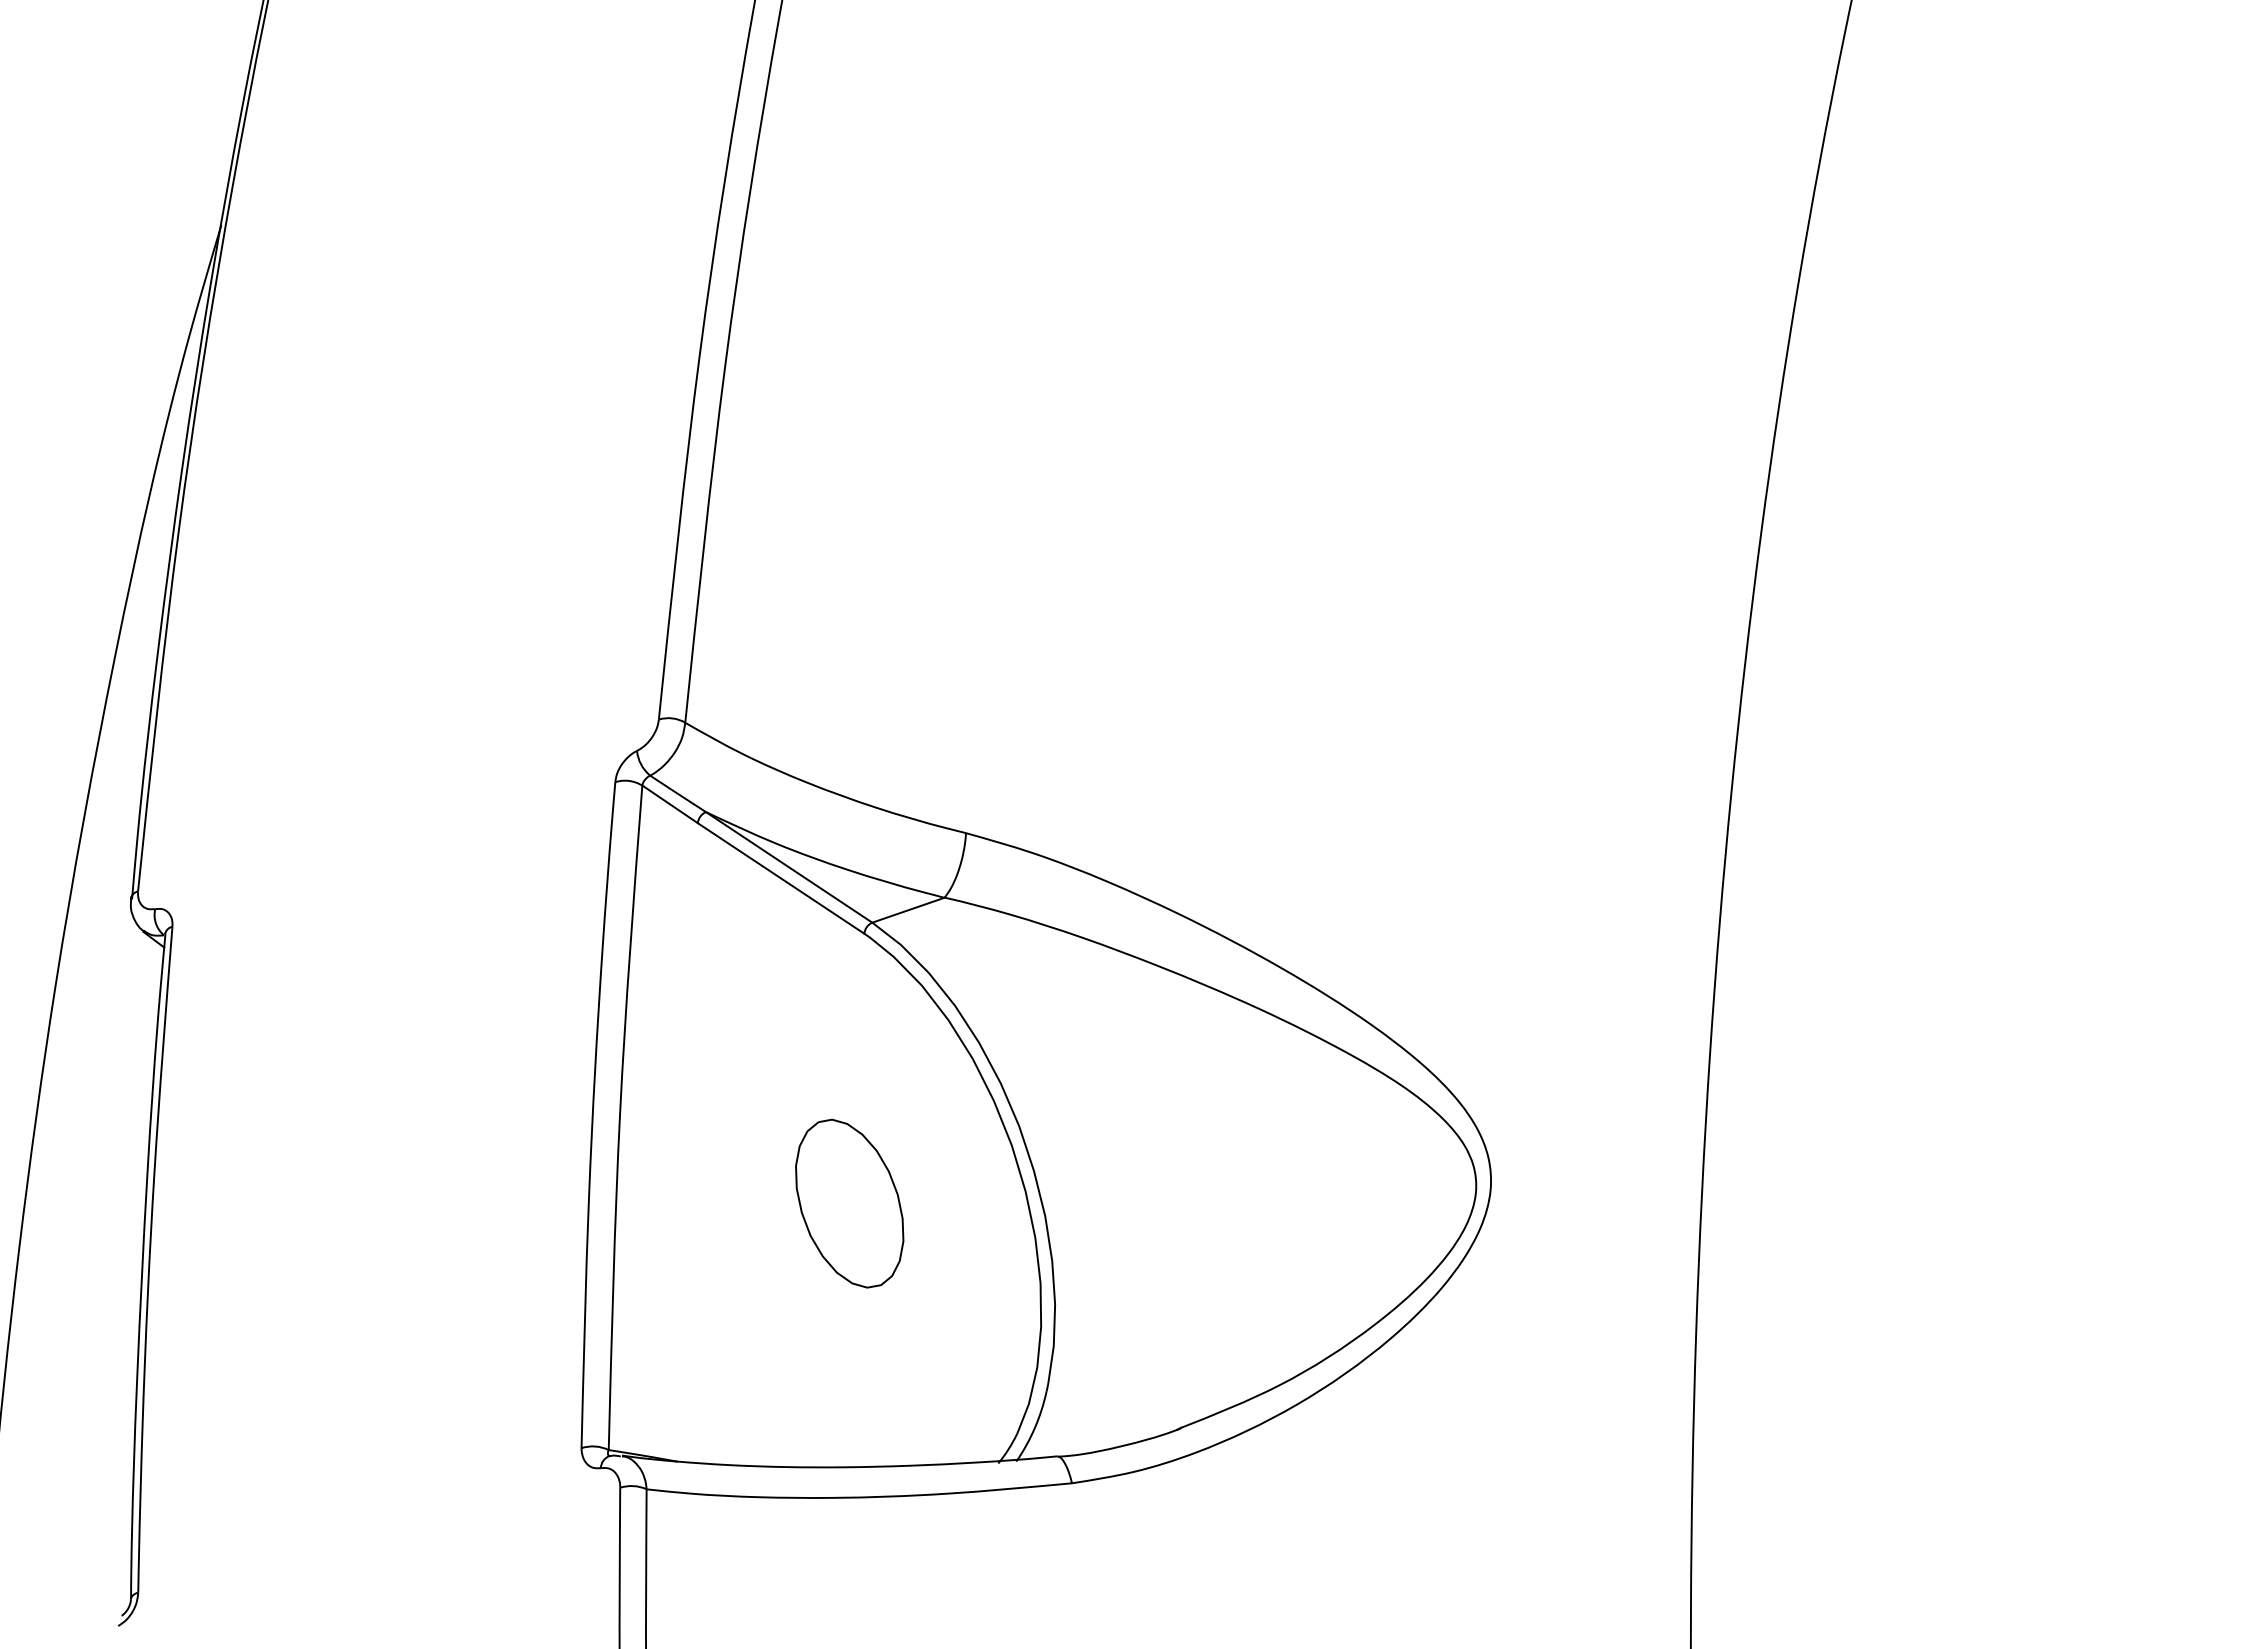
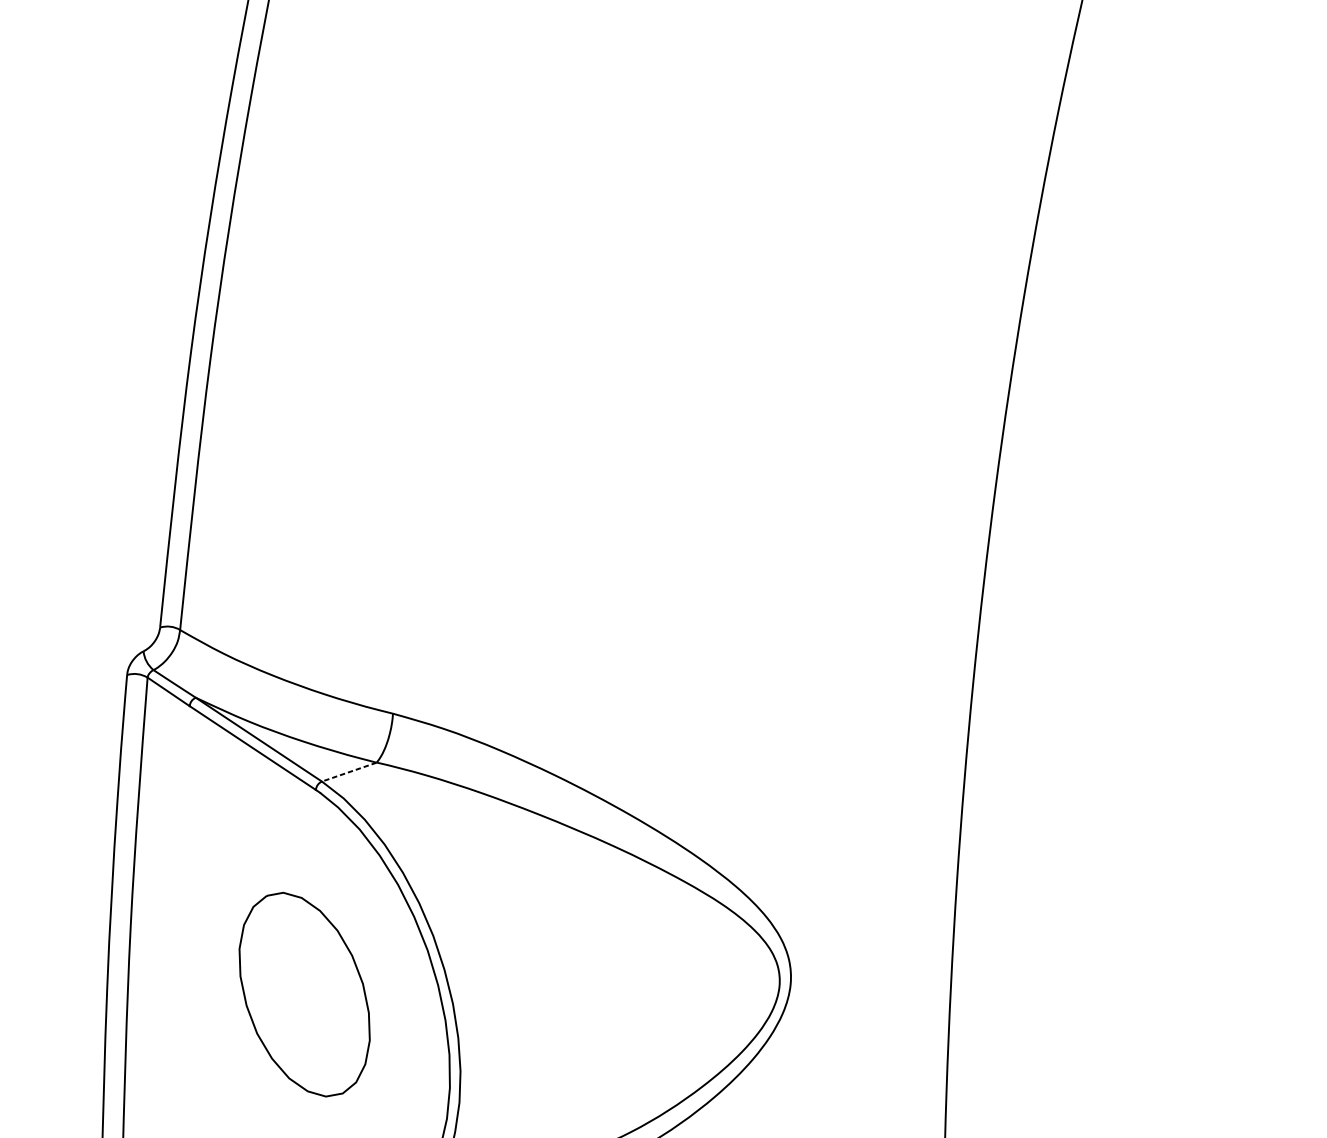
line: (907, 910) -> (348, 772), solid -> dashed
part: (849, 1203) -> (304, 994), size x1.6

